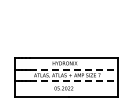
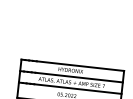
line: (74, 69) -> (79, 77), dashed -> solid
line: (74, 81) -> (78, 89), dashed -> solid

